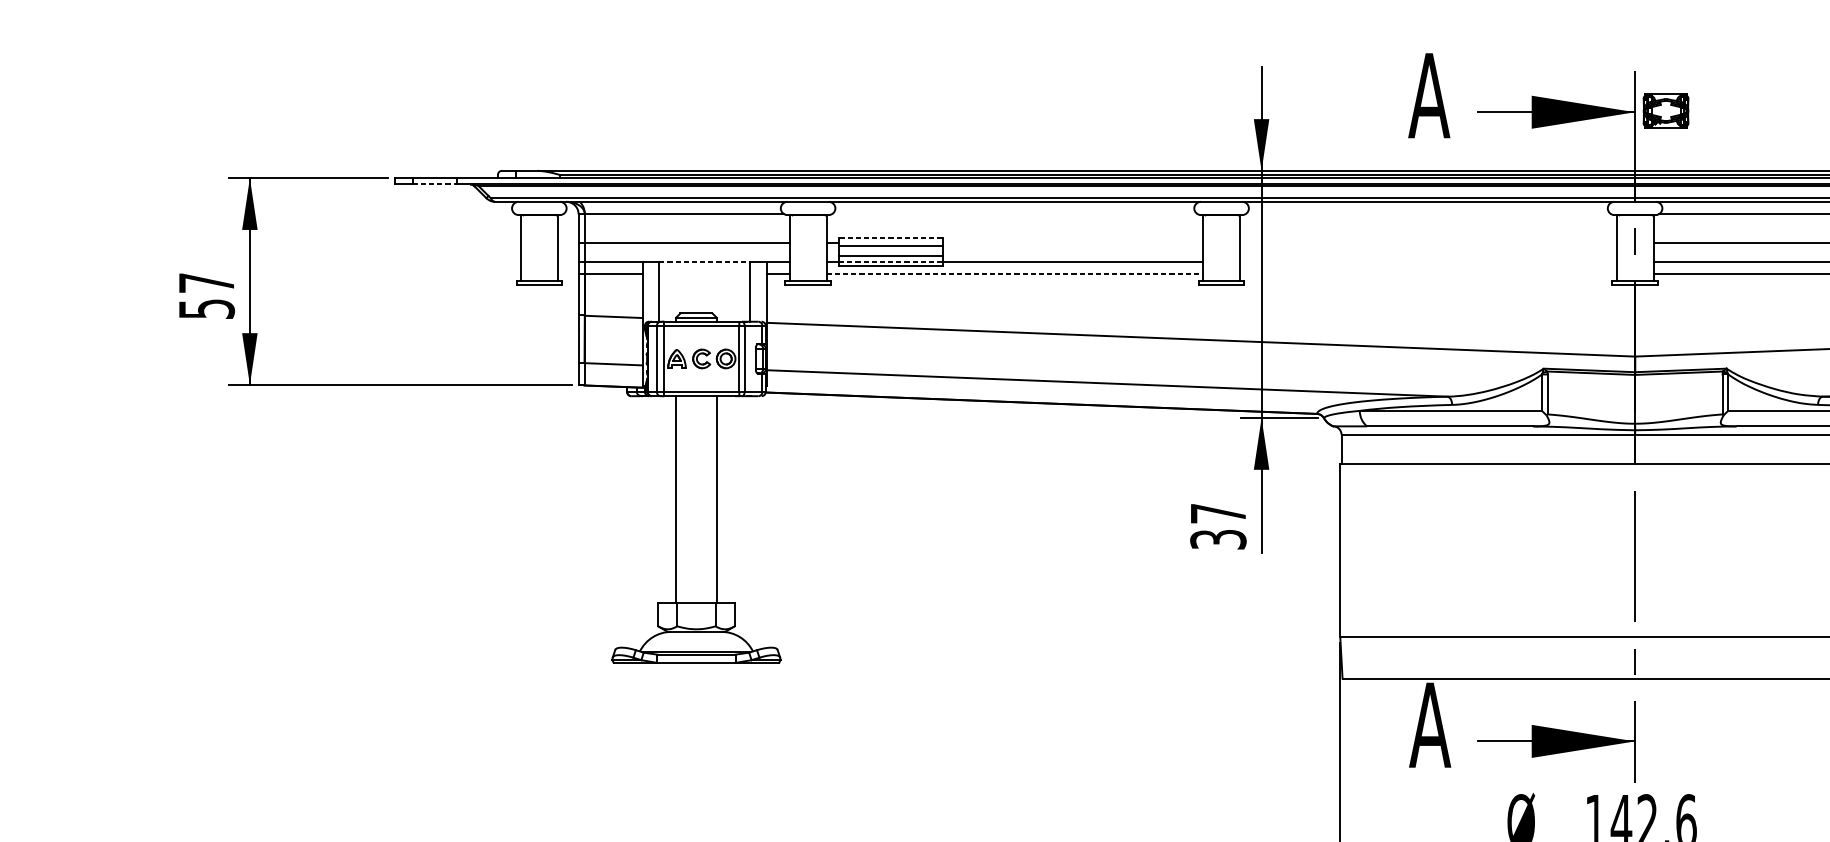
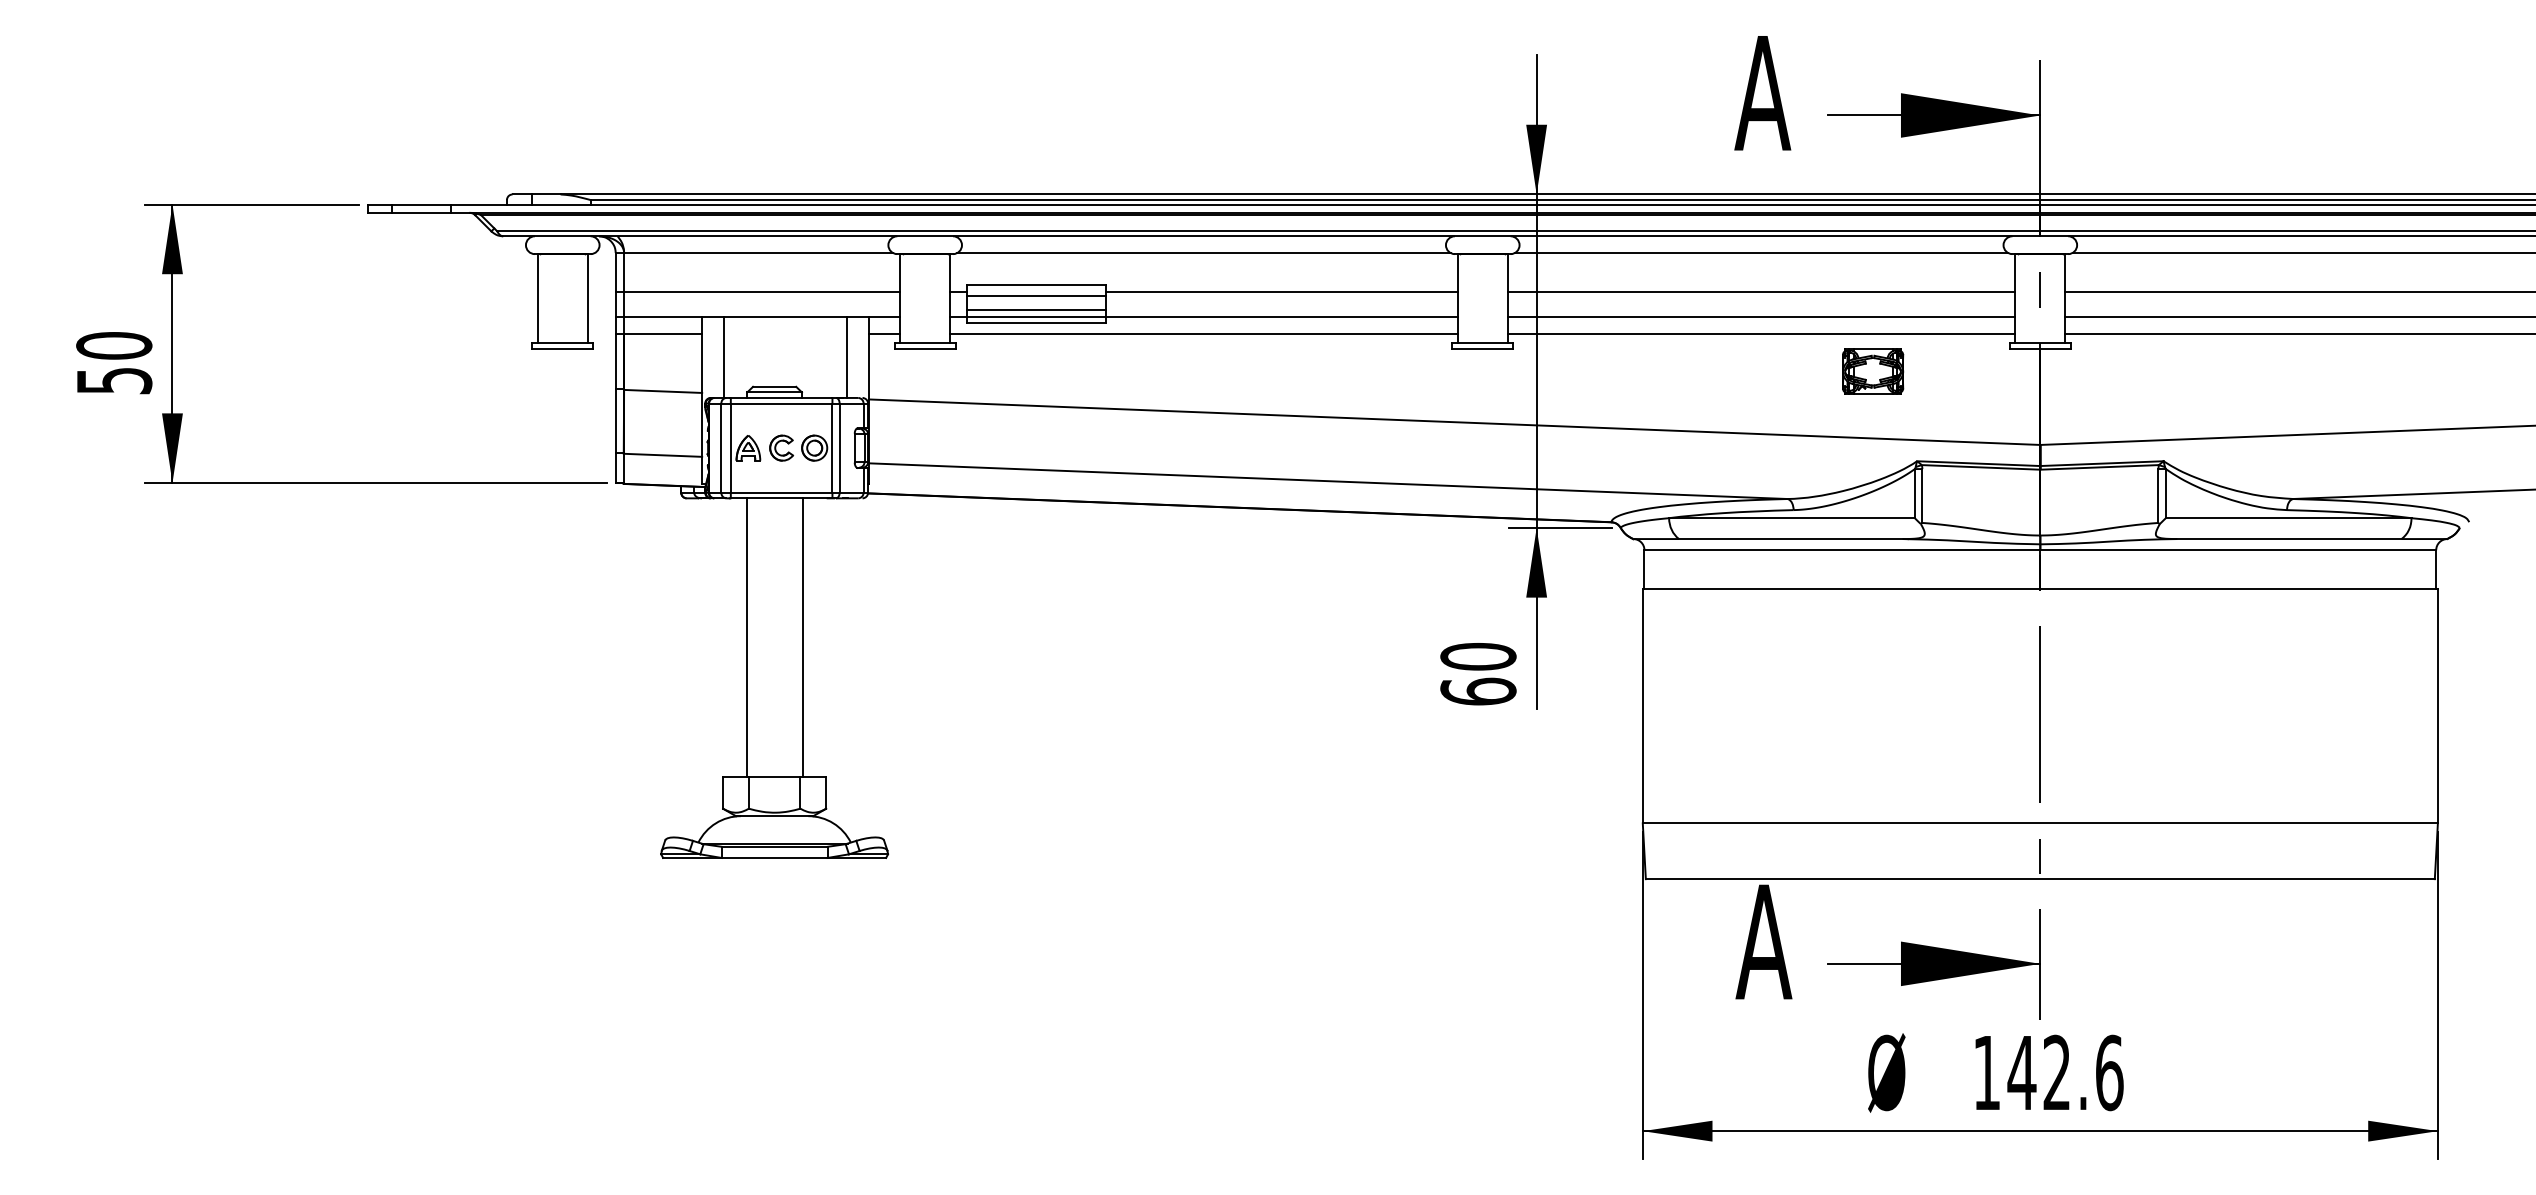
part: (1666, 110) -> (1873, 371), moved
line: (434, 184) -> (421, 212), dashed -> solid
line: (1014, 214) -> (1203, 253), added
line: (1428, 214) -> (1761, 253), added
line: (890, 238) -> (1036, 285), dashed -> solid
line: (1072, 243) -> (1281, 292), added
line: (1428, 243) -> (1761, 292), added
line: (705, 262) -> (786, 317), dashed -> solid
line: (890, 262) -> (1036, 317), dashed -> solid
line: (1428, 262) -> (1761, 317), added
line: (1014, 273) -> (1203, 333), dashed -> solid
line: (1428, 273) -> (1761, 333), added
text: (206, 282) -> (114, 345), 57 -> 50
text: (1218, 526) -> (1478, 674), 37 -> 60

